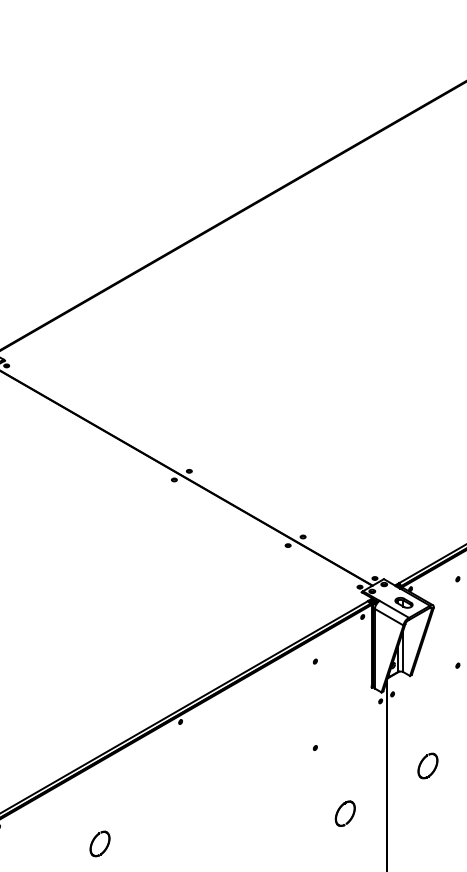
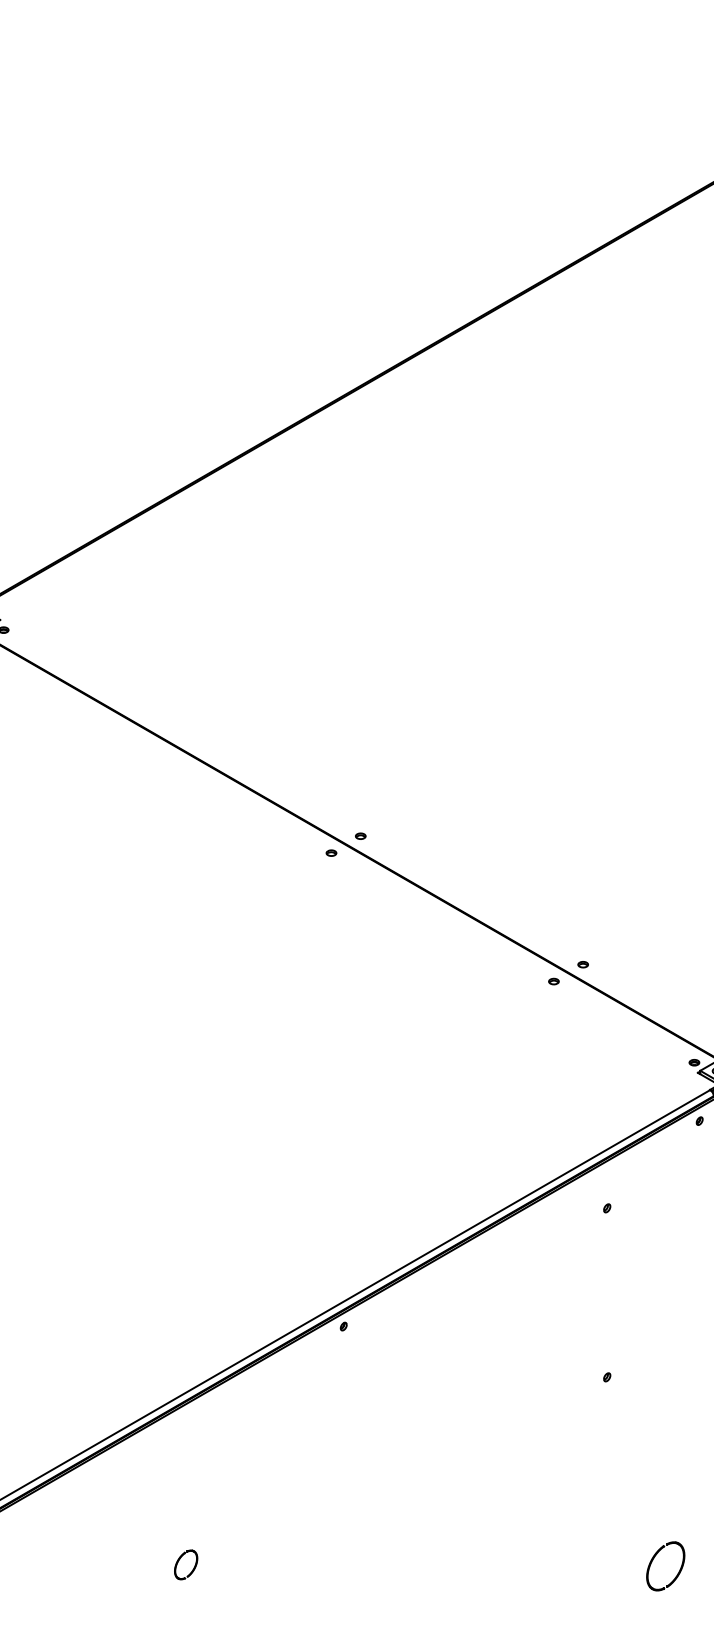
part: (344, 813) -> (664, 1565), moved
part: (99, 843) -> (185, 1563), size x0.6

